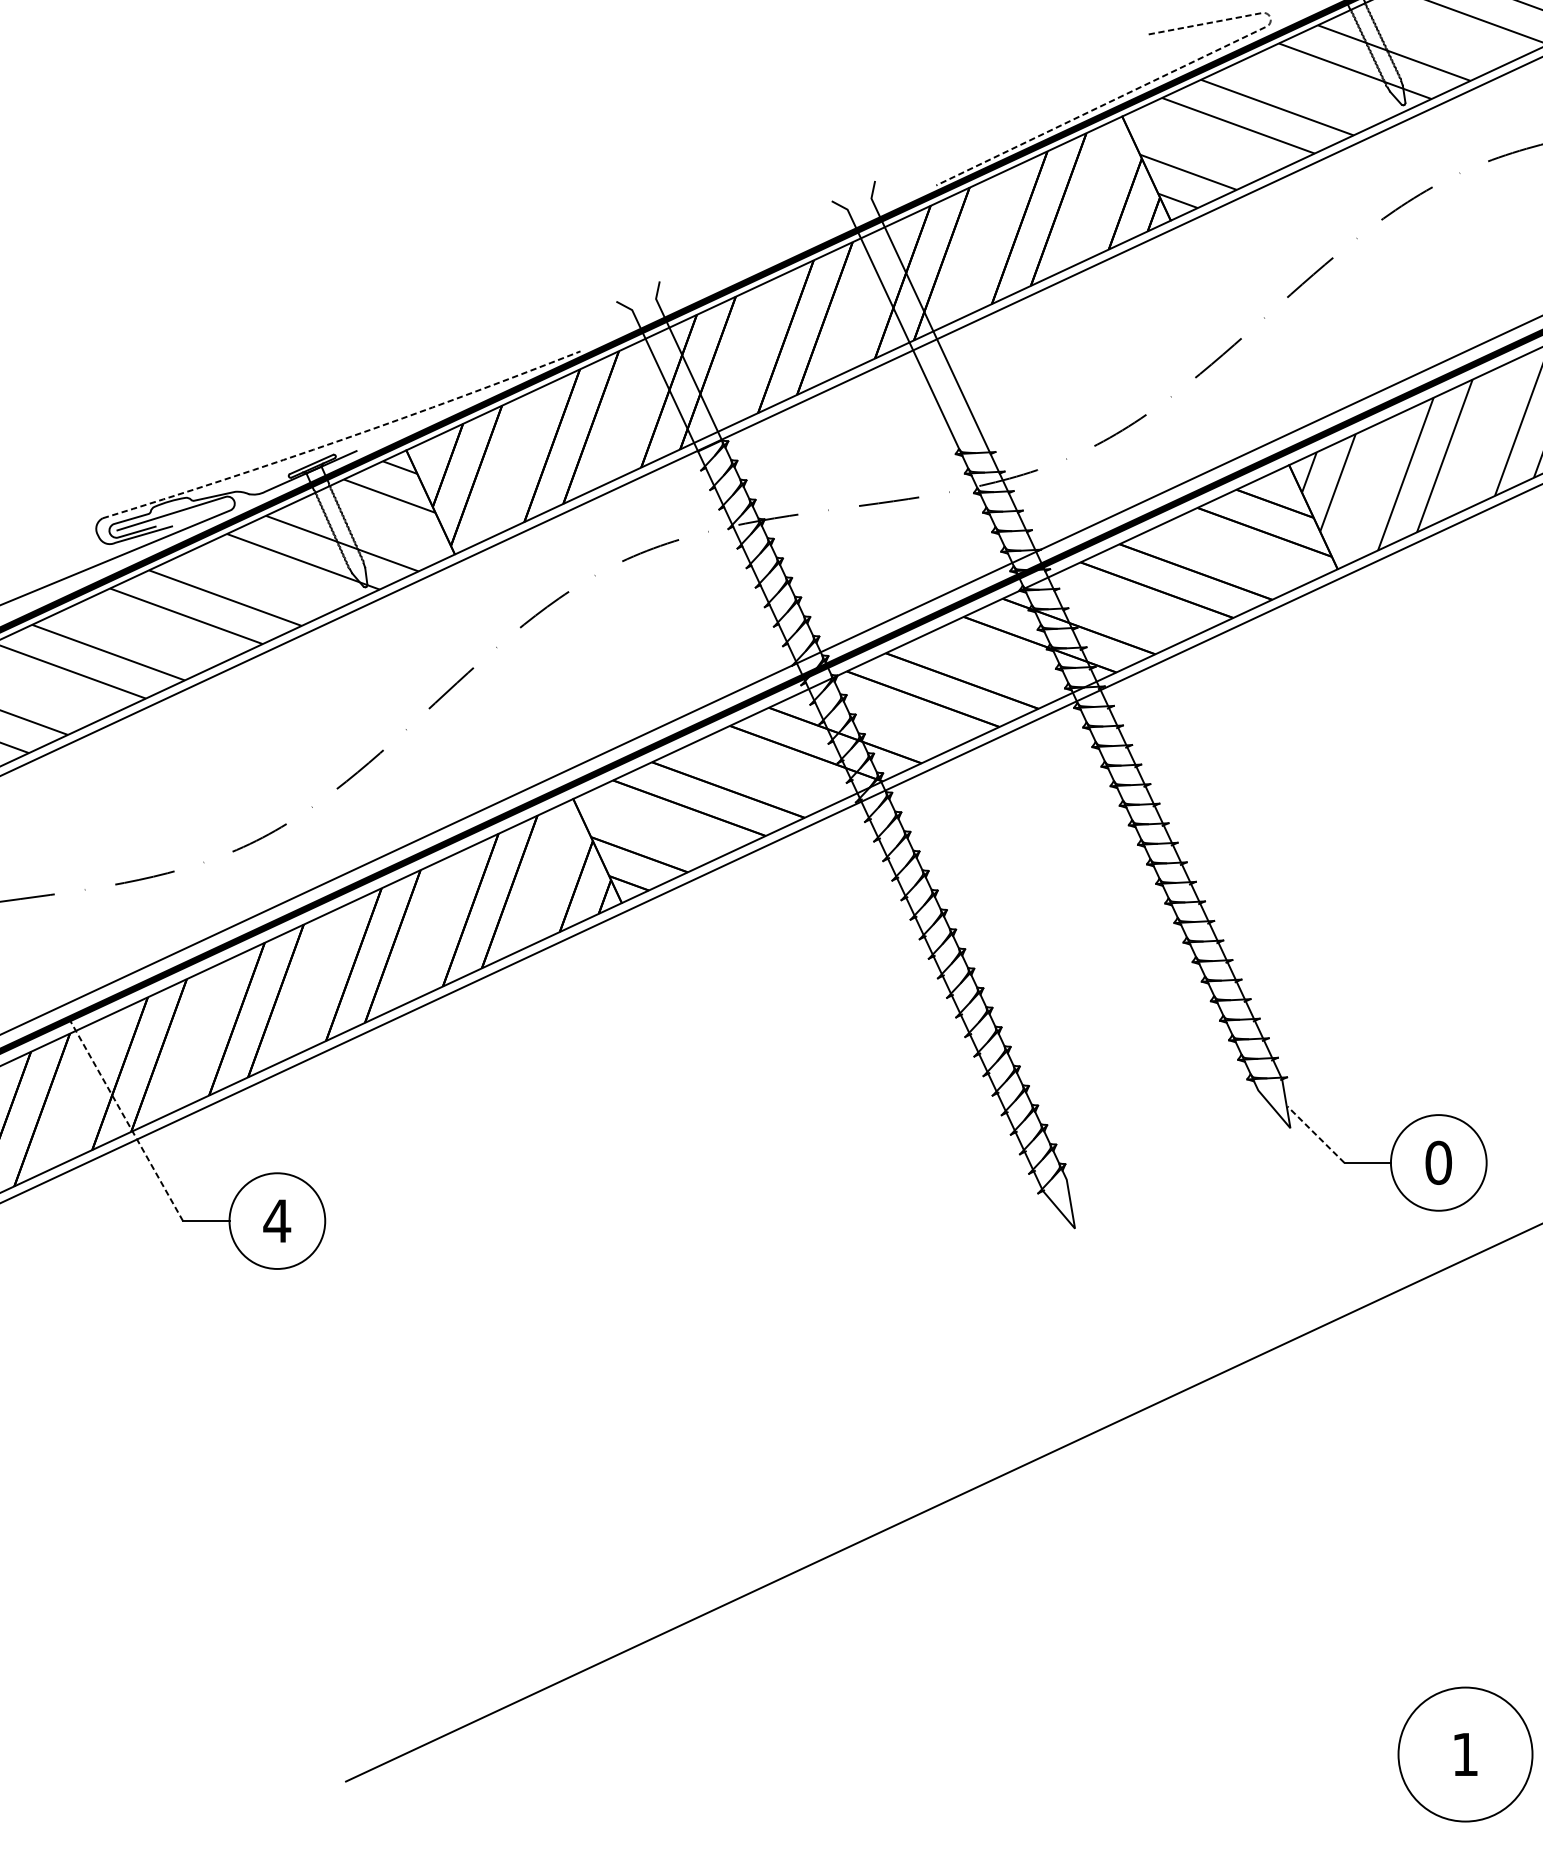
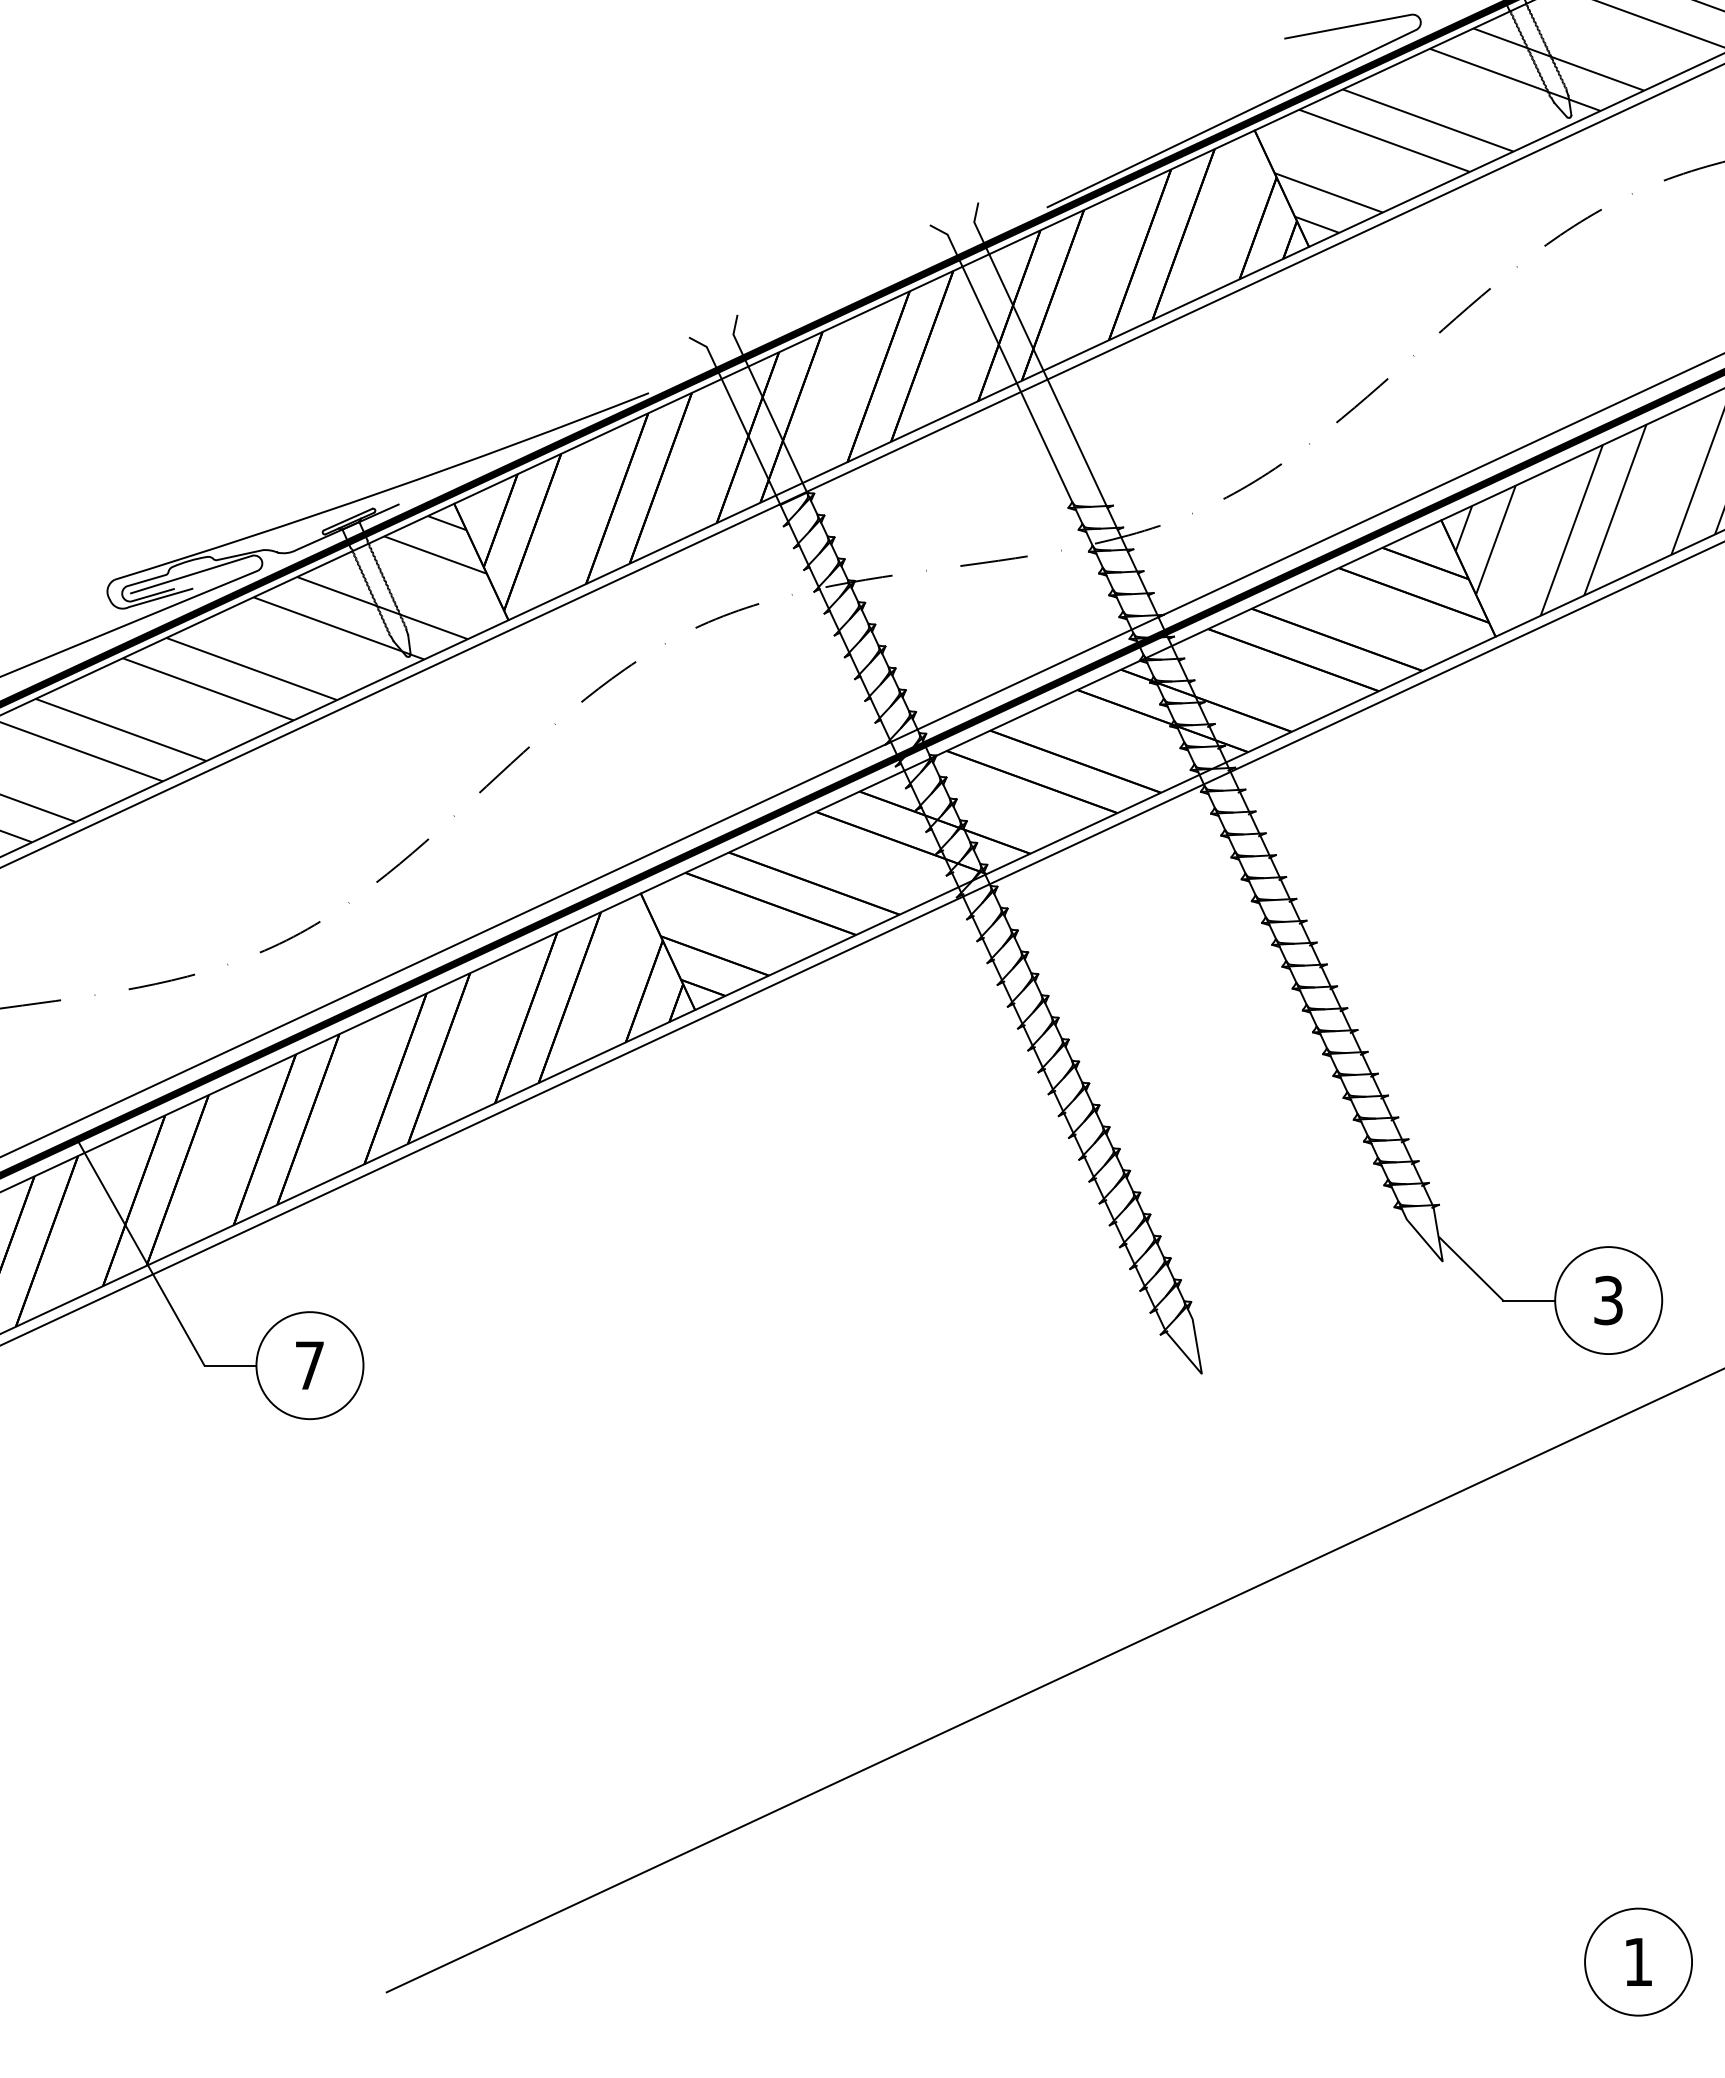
line: (1166, 74) -> (1304, 83), dashed -> solid
arc: (343, 439) -> (383, 491), dashed -> solid
line: (125, 1119) -> (140, 1252), dashed -> solid
line: (1316, 1135) -> (1471, 1269), dashed -> solid
text: (1438, 1162) -> (1608, 1300), 0 -> 3
text: (276, 1220) -> (309, 1365), 4 -> 7
circle: (1465, 1753) -> (1638, 1961), size x0.71

